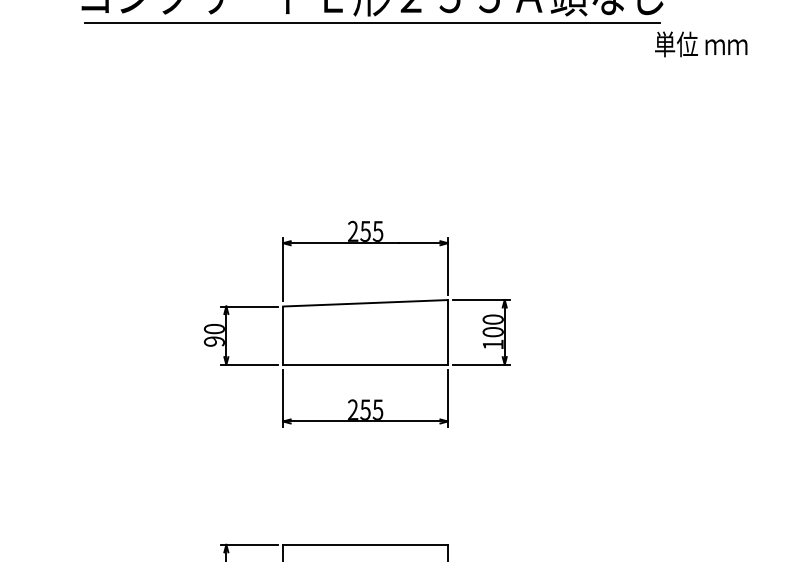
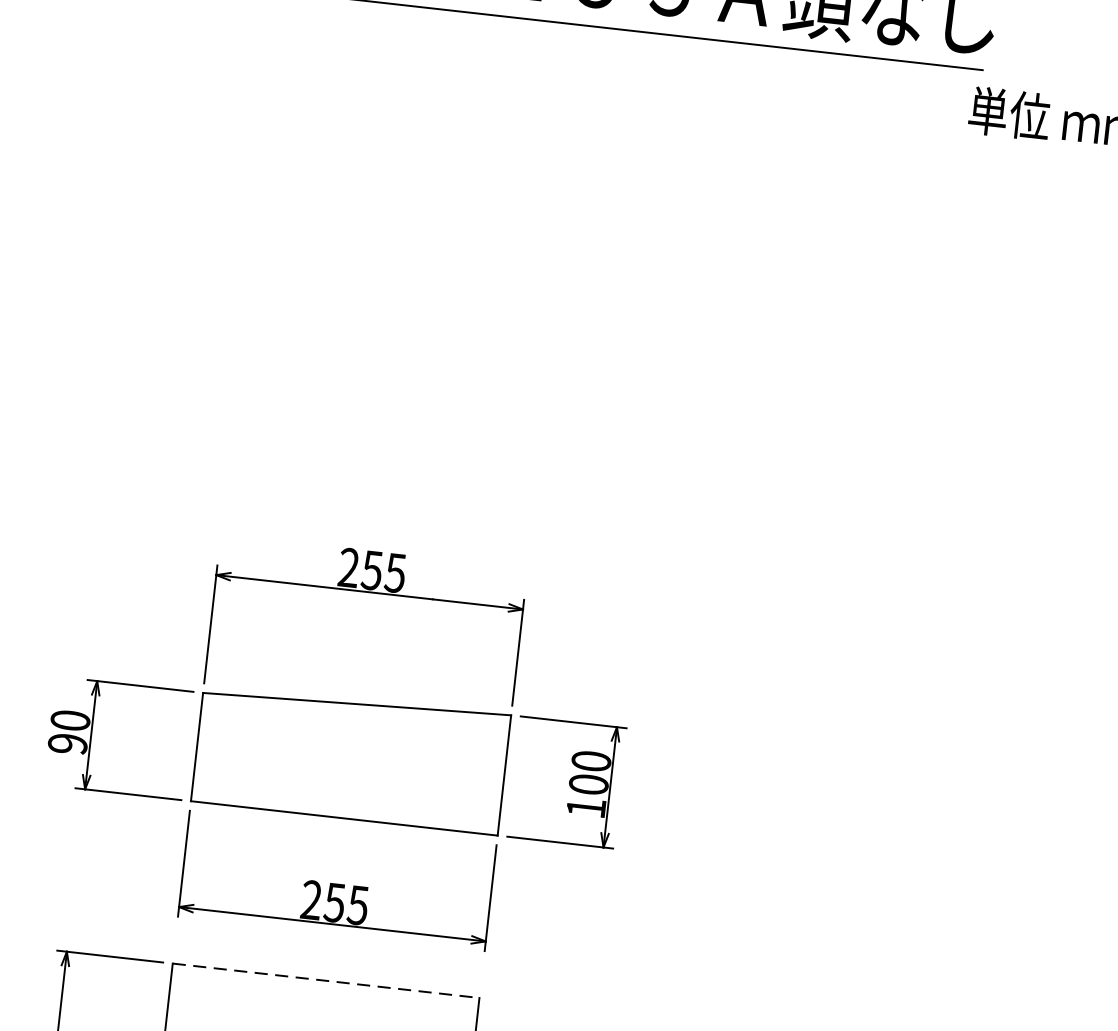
part: (357, 323) -> (337, 740), moved
line: (366, 544) -> (327, 980), solid -> dashed

